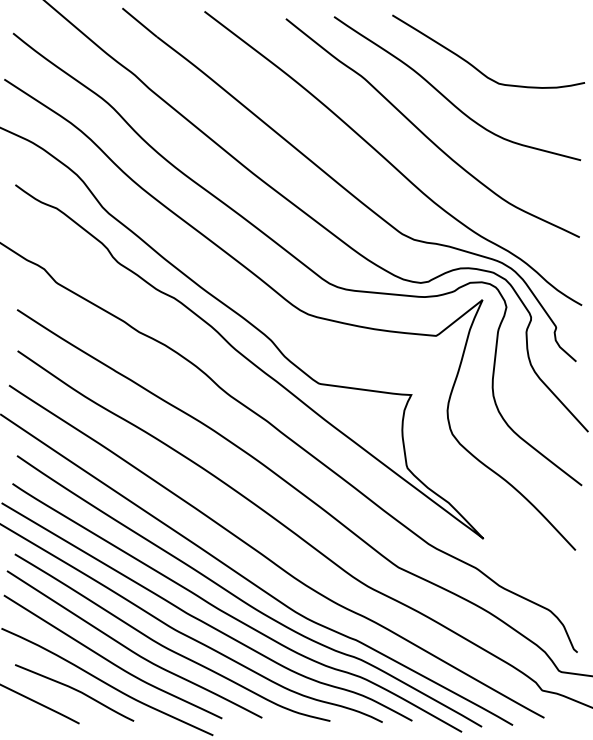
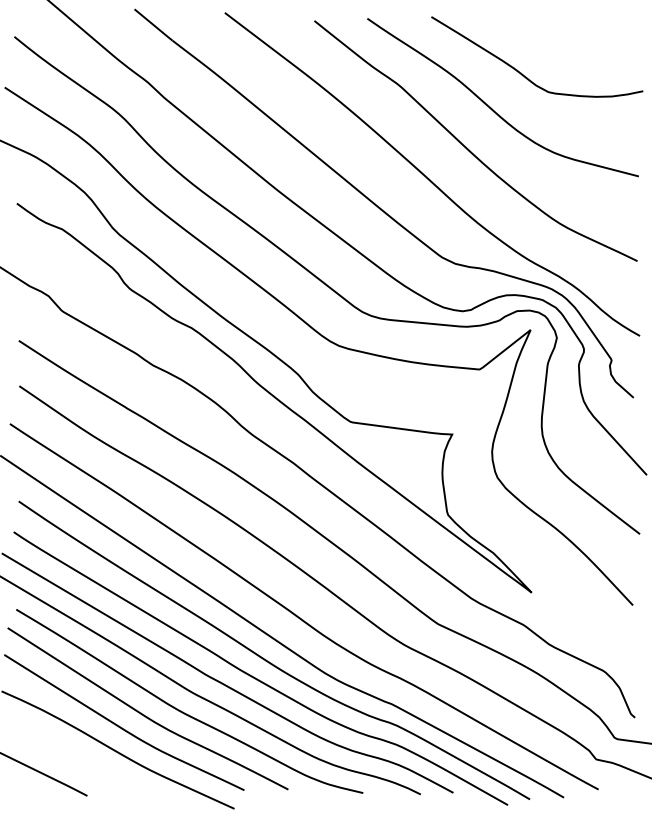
curve: (74, 690) -> (81, 759), removed

